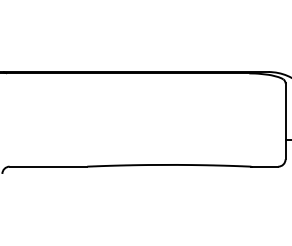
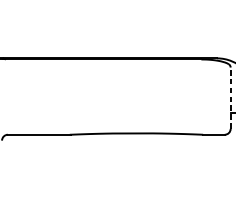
line: (285, 121) -> (230, 98), solid -> dashed

